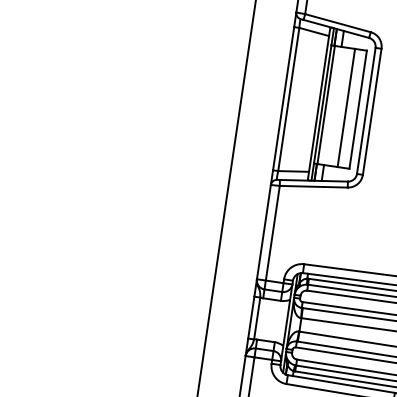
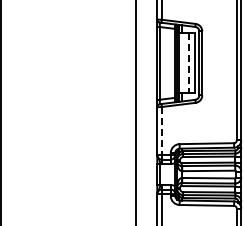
line: (347, 108) -> (189, 63), solid -> dashed
line: (272, 234) -> (161, 131), solid -> dashed

